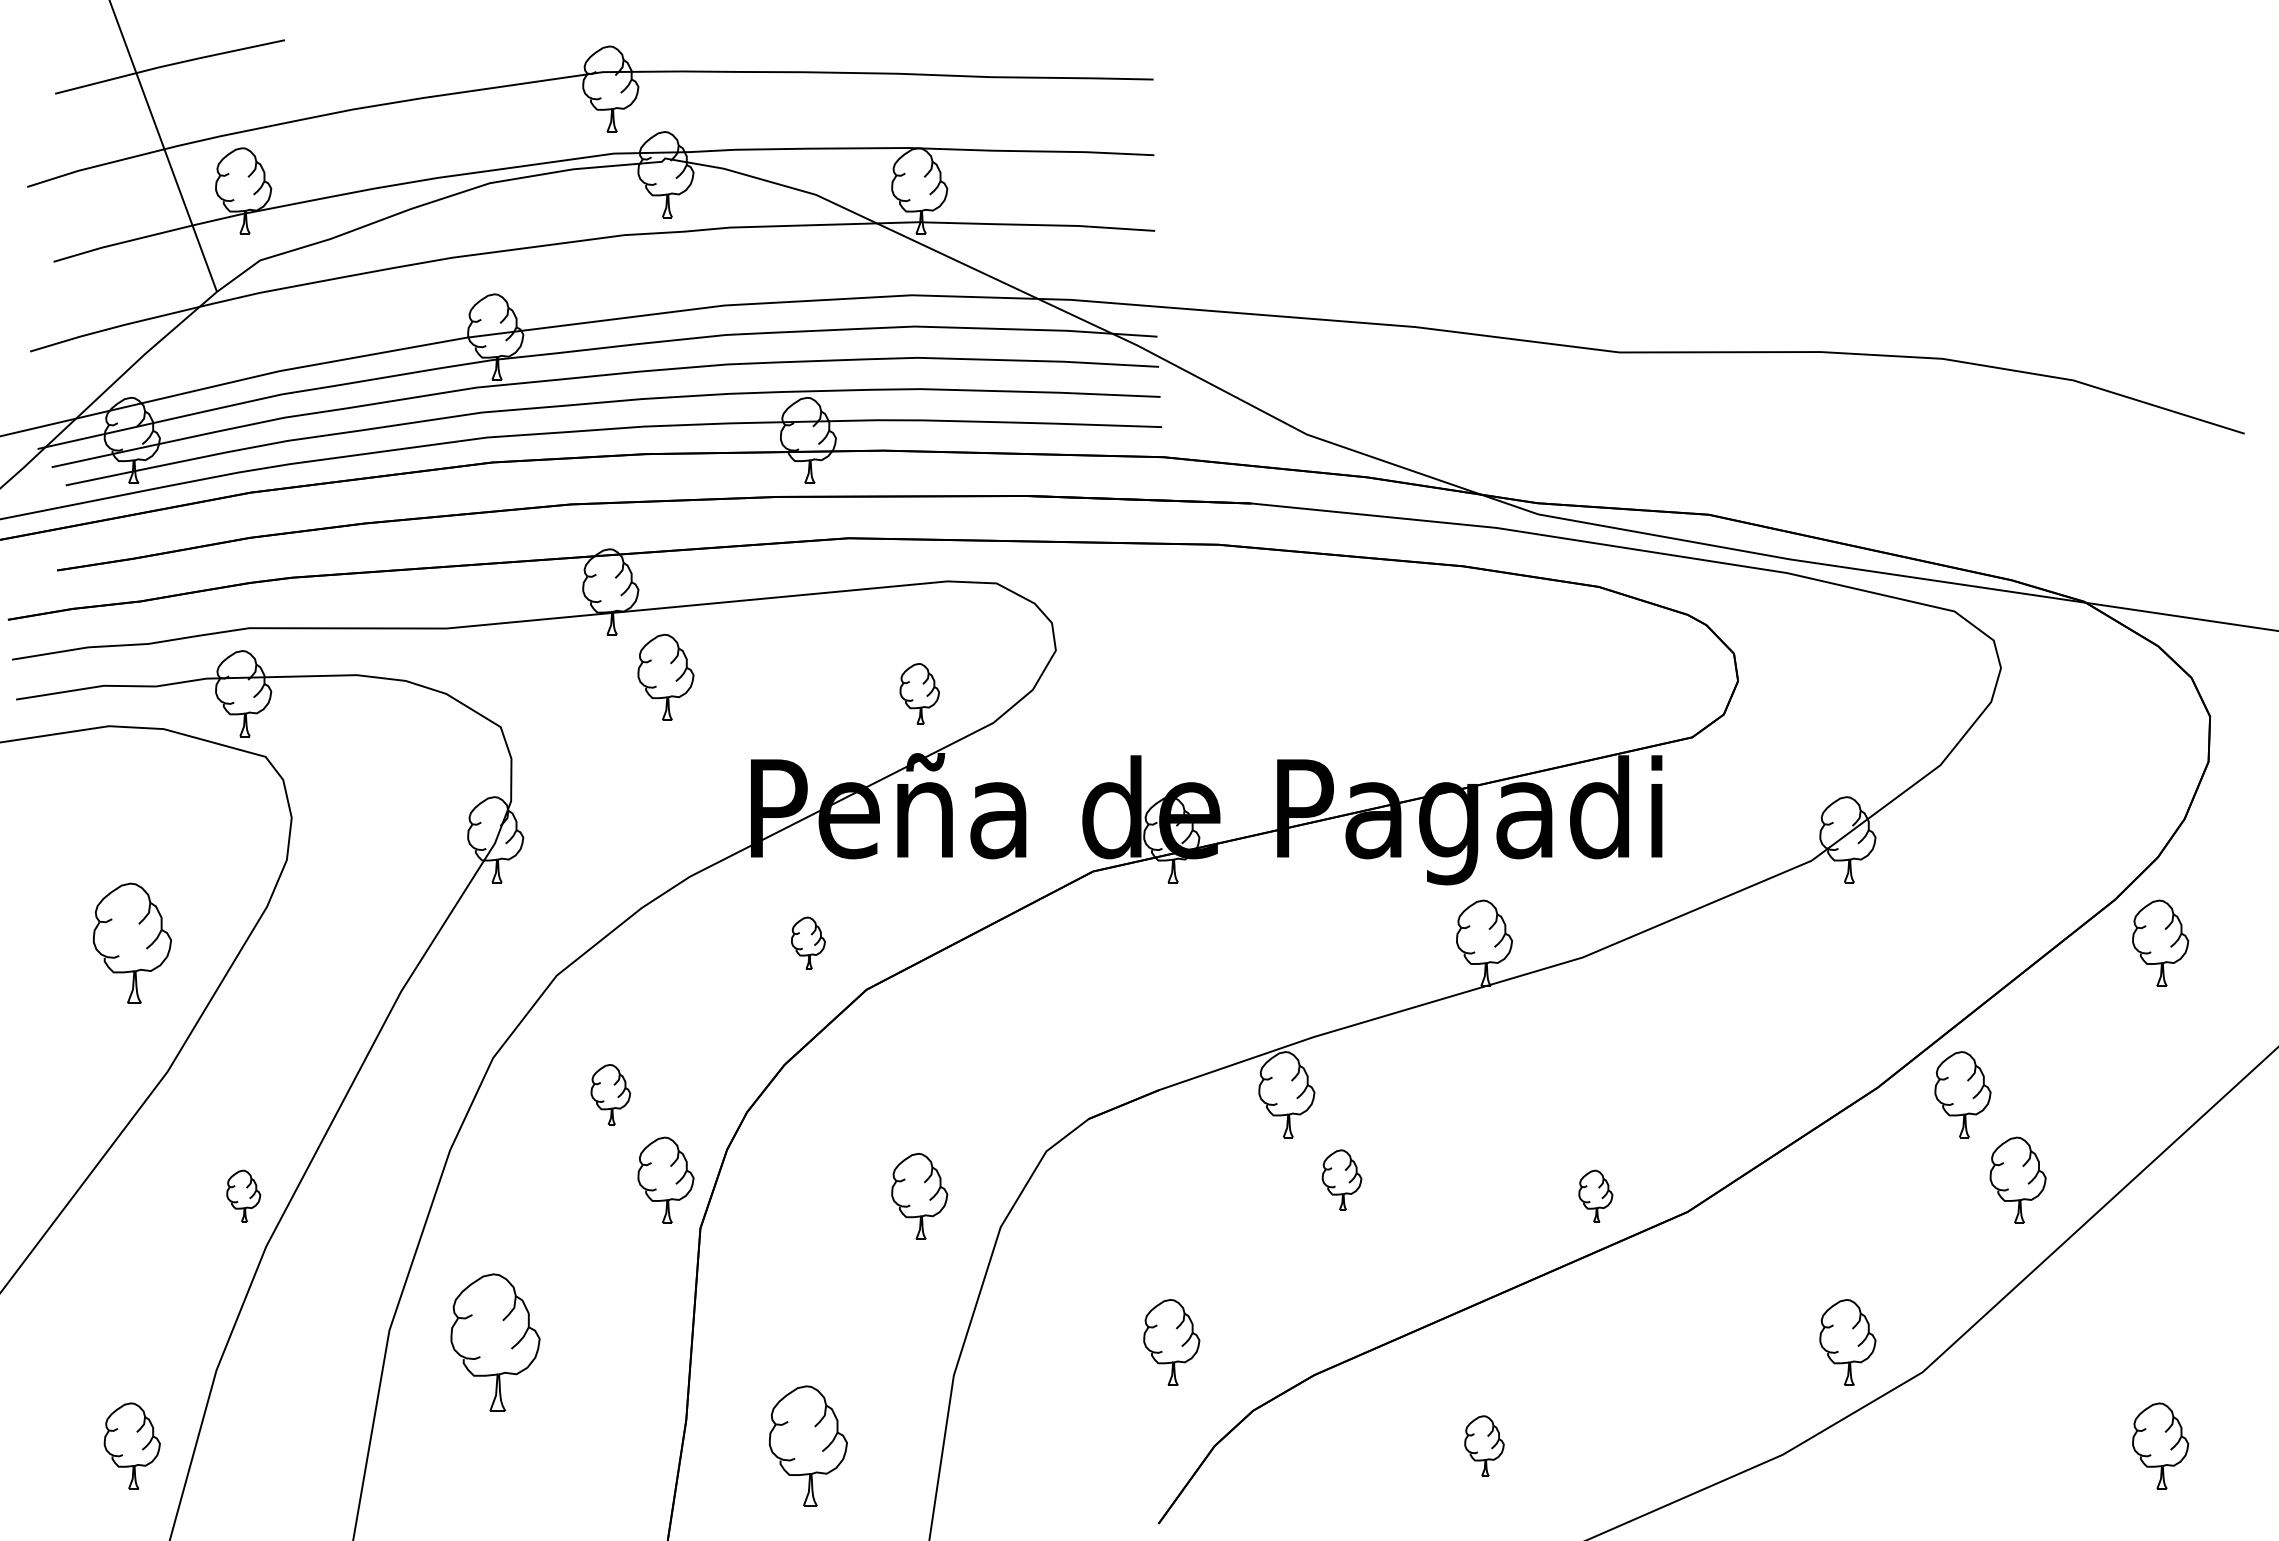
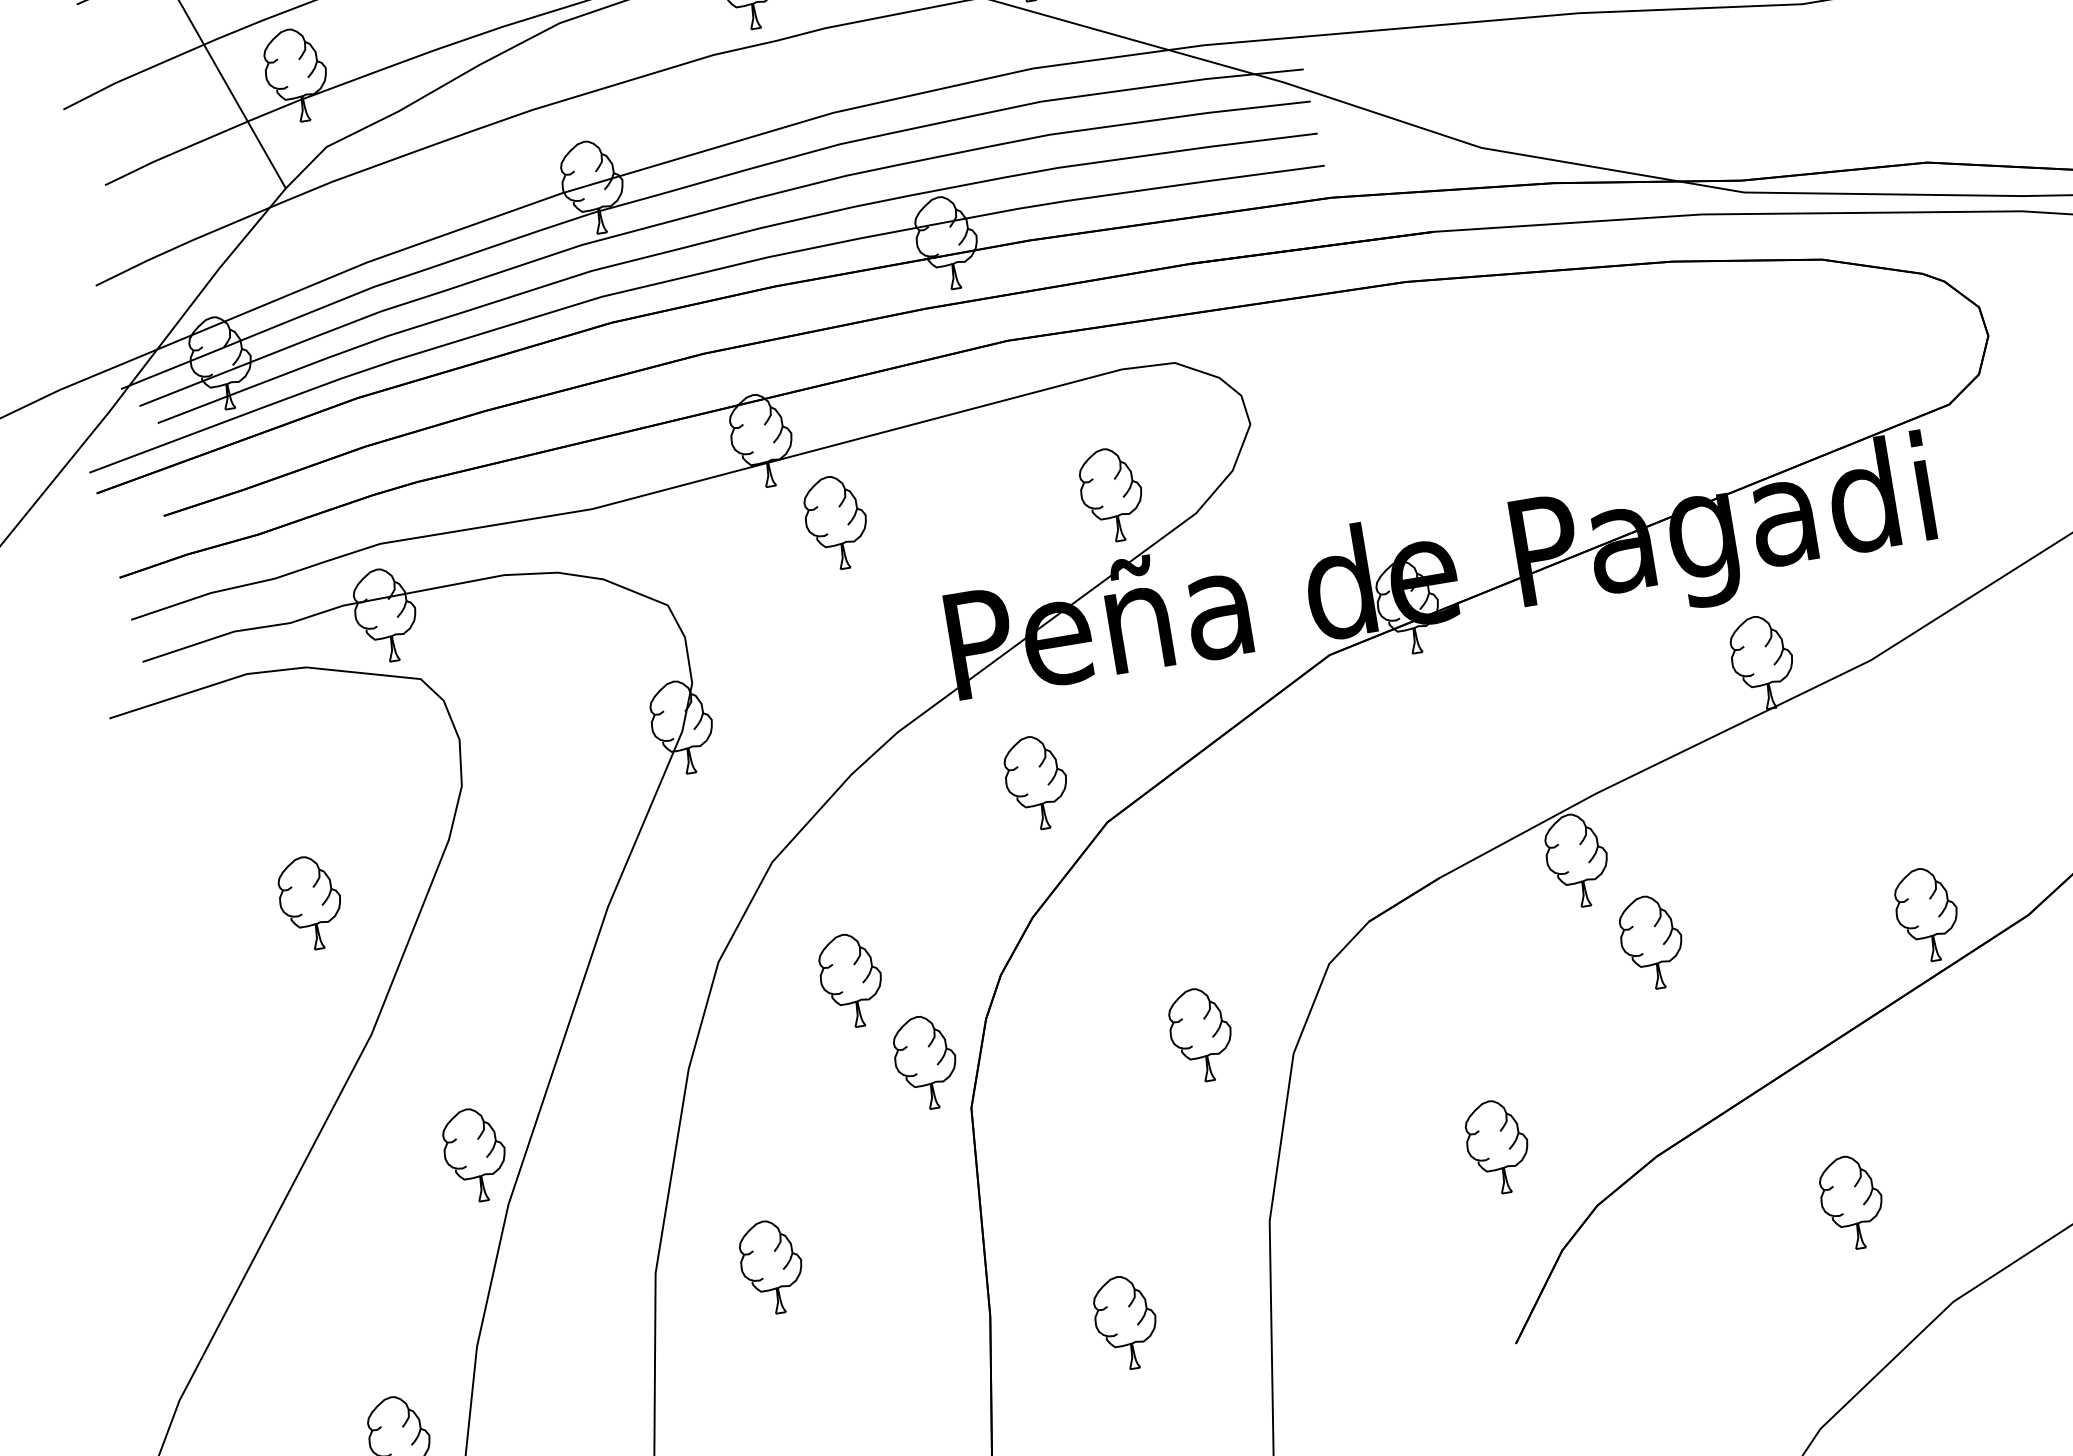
part: (919, 693) -> (1111, 494), size x1.43
part: (131, 942) -> (309, 902), size x0.71
part: (808, 942) -> (1036, 781), size x1.67
part: (610, 1094) -> (851, 980), size x1.43
part: (1341, 1179) -> (1651, 941), size x1.43
part: (243, 1195) -> (474, 1154), size x1.67
part: (1595, 1195) -> (1926, 913), size x1.67
part: (495, 1342) -> (771, 1267), size x0.62
part: (808, 1445) -> (1126, 1322), size x0.71
part: (1484, 1445) -> (1851, 1201), size x1.43

